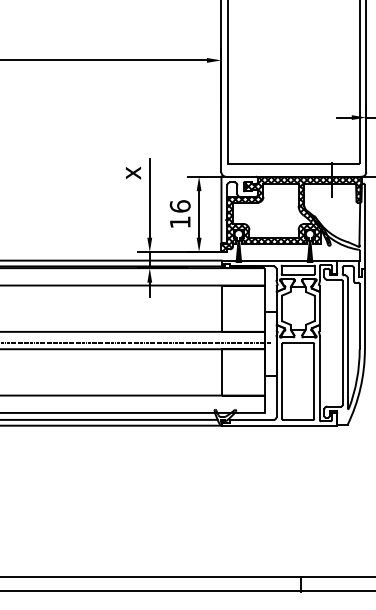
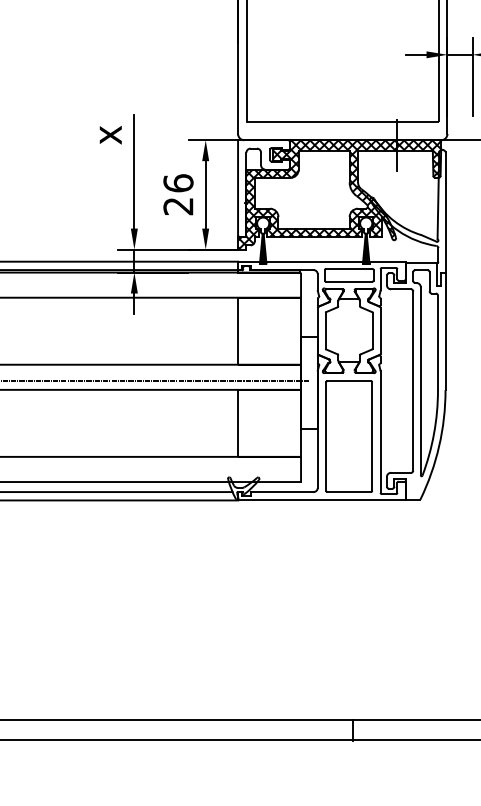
text: (179, 222) -> (177, 206), 16 -> 26

